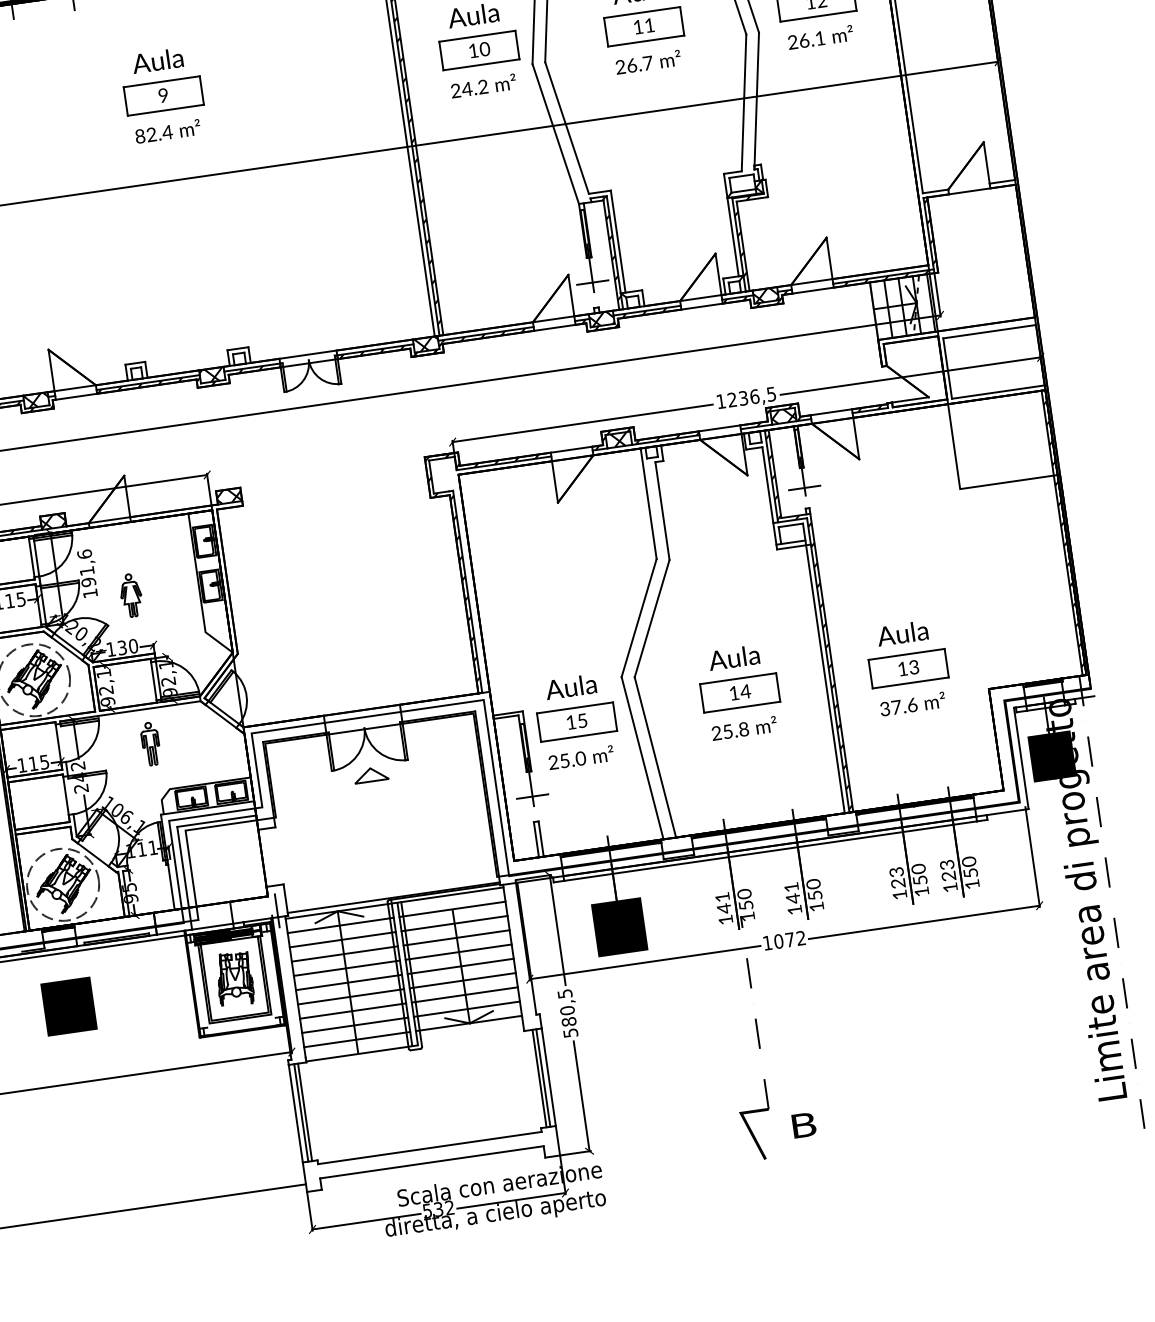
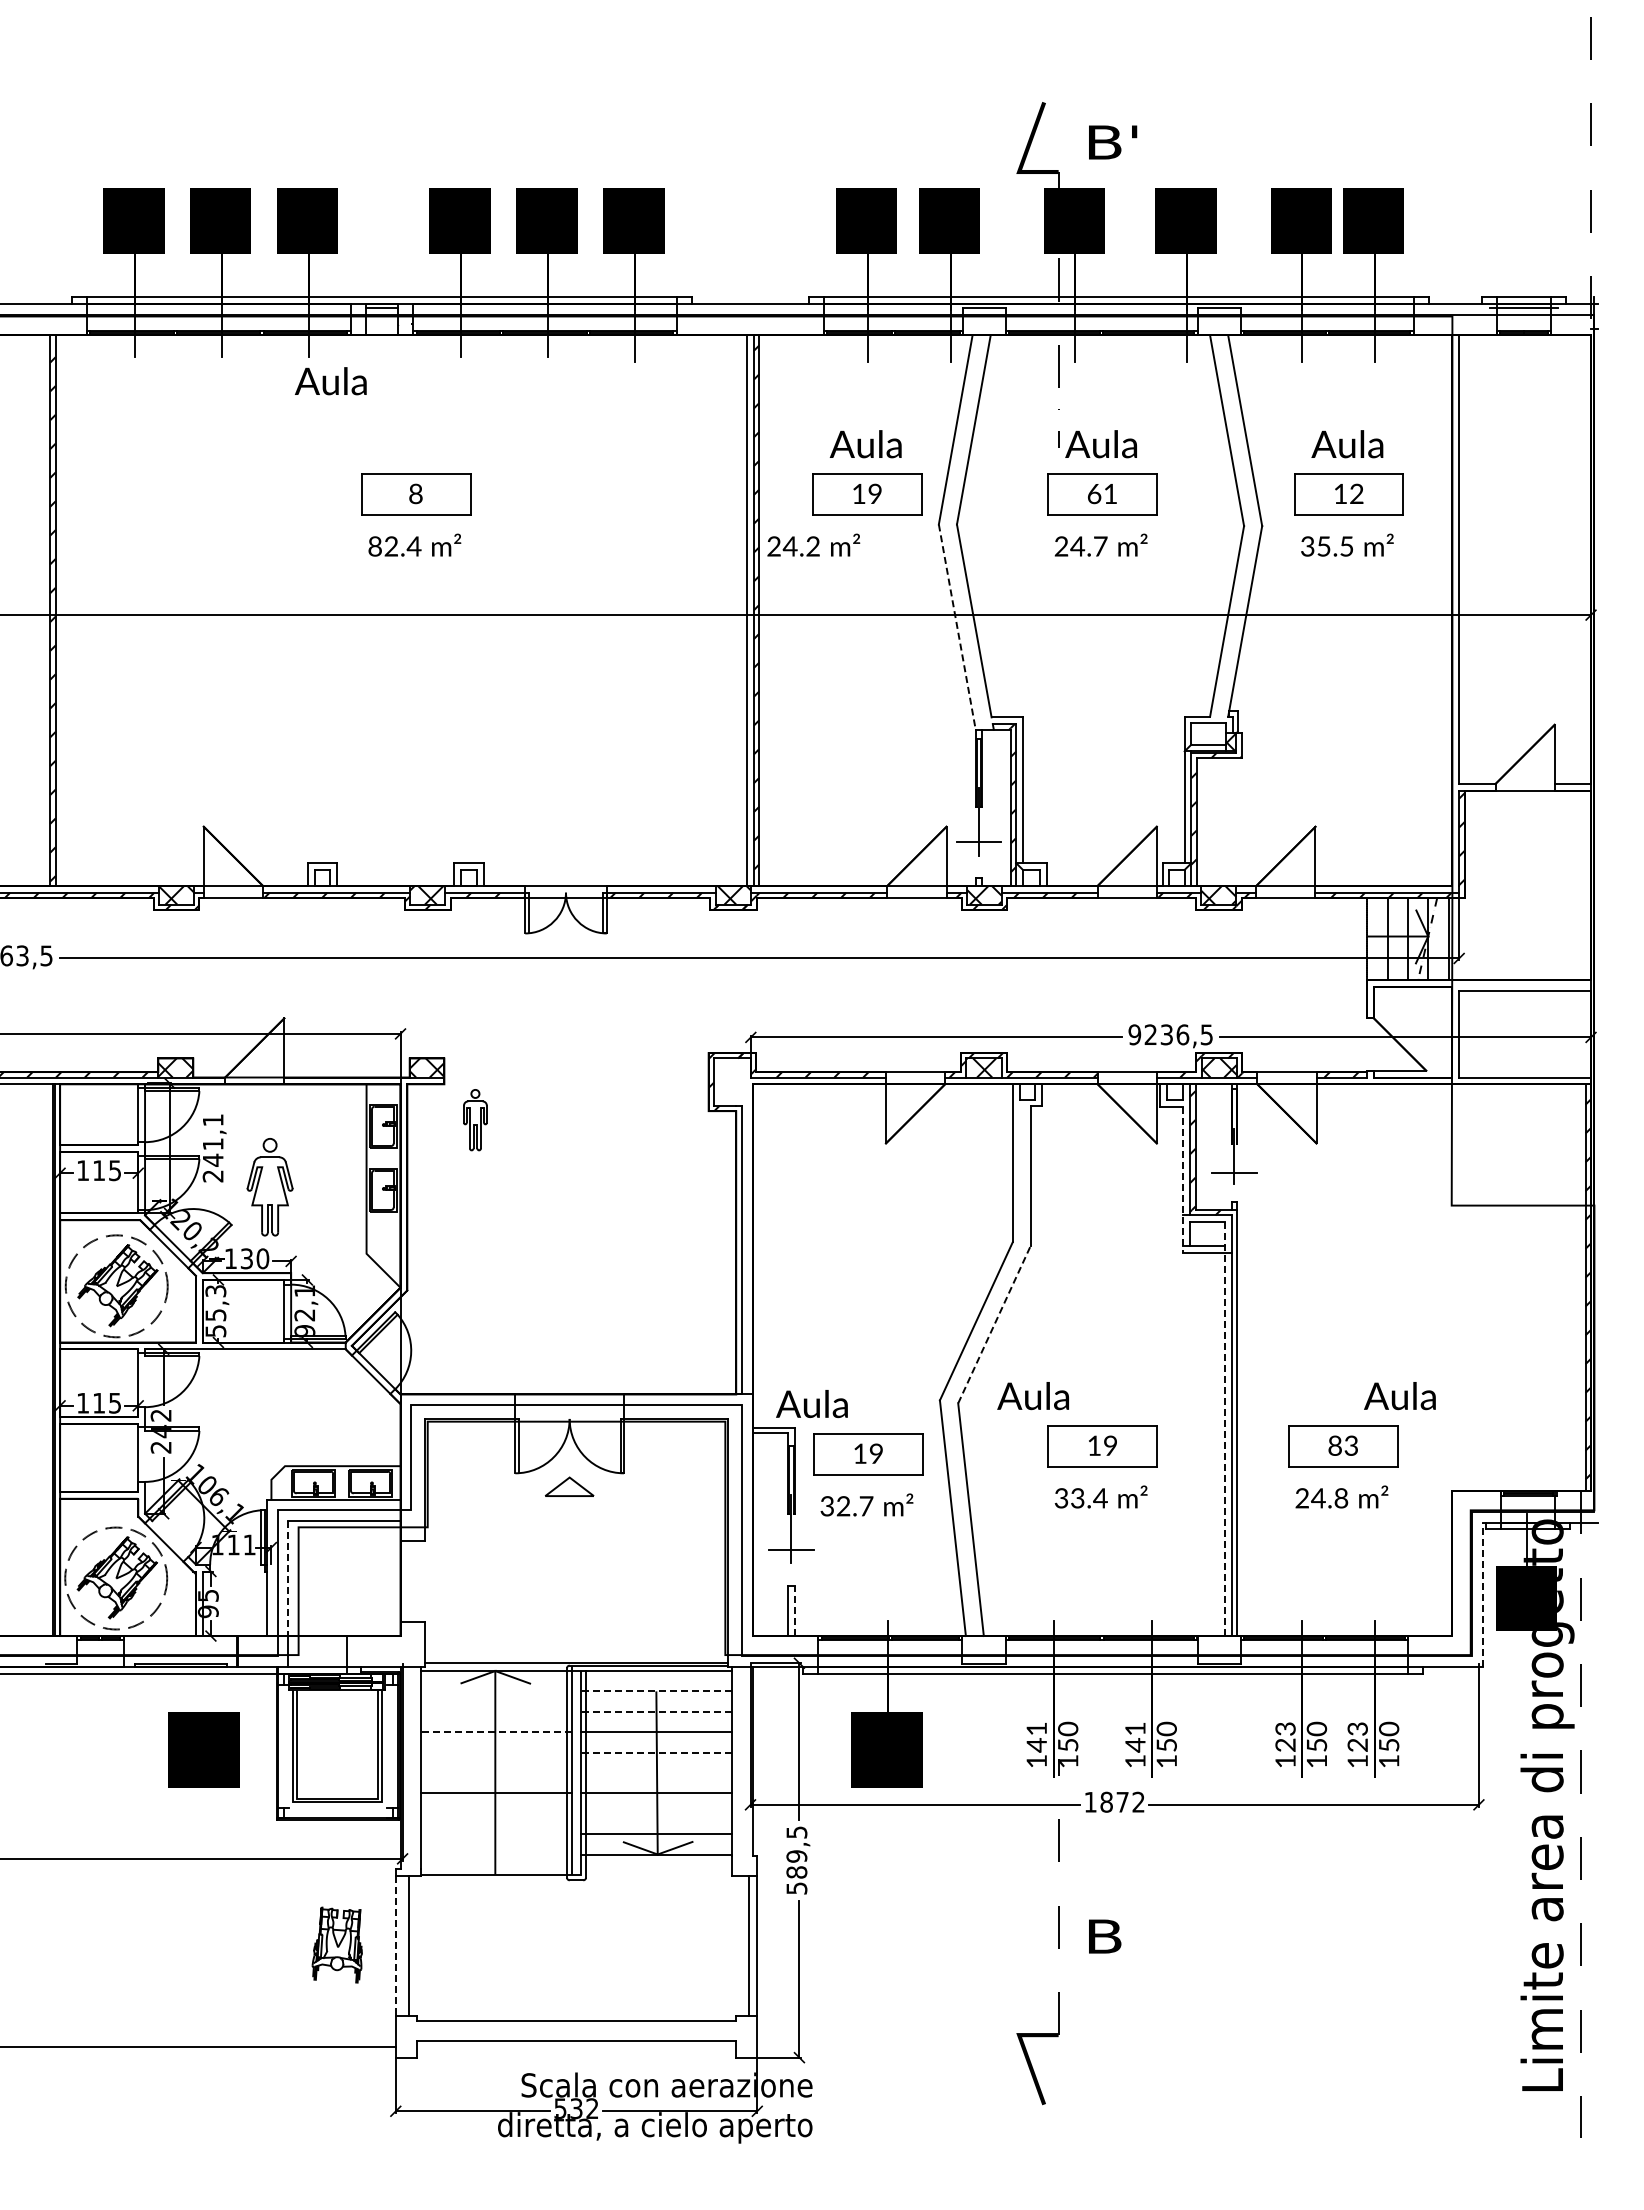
text: (638, 27) -> (1094, 494), 11 -> 61
text: (806, 40) -> (1326, 546), 26.1 -> 35.5
text: (485, 49) -> (875, 494), 10 -> 19
text: (157, 61) -> (330, 381), moved
text: (631, 65) -> (1077, 546), 26.7 -> 24.7
text: (483, 85) -> (813, 544), moved
text: (163, 95) -> (415, 494), 9 -> 8
line: (555, 134) -> (957, 627), solid -> dashed
text: (720, 401) -> (1134, 1034), 1236,5 -> 9236,5
line: (769, 498) -> (1183, 1180), solid -> dashed
text: (87, 573) -> (212, 1147), 191,6 -> 241,1
hatch: (464, 588) -> (738, 1244), removed
part: (130, 595) -> (269, 1187), size x1.6
line: (652, 618) -> (994, 1324), solid -> dashed
text: (902, 633) -> (1399, 1396), moved
text: (733, 658) -> (1032, 1396), moved
hatch: (830, 665) -> (1234, 1426), removed
line: (823, 668) -> (1224, 1429), solid -> dashed
text: (902, 668) -> (1334, 1445), 13 -> 83
text: (105, 687) -> (215, 1311), 92,1 -> 55,3
text: (570, 687) -> (811, 1404), moved
text: (745, 691) -> (1110, 1445), 14 -> 19
text: (898, 707) -> (1321, 1498), 37.6 -> 24.8
text: (581, 720) -> (875, 1453), 15 -> 19
text: (729, 731) -> (1080, 1498), 25.8 -> 33.4
part: (150, 744) -> (475, 1120), moved
line: (1020, 758) -> (1482, 1594), solid -> dashed
text: (566, 760) -> (846, 1506), 25.0 -> 32.7
line: (541, 838) -> (794, 1610), solid -> dashed
line: (182, 867) -> (287, 1578), solid -> dashed
line: (452, 909) -> (656, 1691), solid -> dashed
line: (277, 910) -> (410, 1657), removed
line: (454, 923) -> (656, 1711), solid -> dashed
line: (340, 925) -> (496, 1691), removed
line: (342, 939) -> (496, 1711), removed
text: (778, 941) -> (1106, 1802), 1072 -> 1872
line: (458, 952) -> (656, 1752), solid -> dashed
line: (344, 954) -> (496, 1732), solid -> dashed
line: (460, 966) -> (656, 1772), removed
line: (346, 968) -> (496, 1752), removed
part: (234, 978) -> (336, 1944), moved
line: (348, 982) -> (496, 1772), removed
line: (464, 994) -> (656, 1813), removed
text: (68, 1006) -> (203, 1749), moved
line: (352, 1010) -> (496, 1813), removed
text: (567, 1010) -> (796, 1856), 580,5 -> 589,5
line: (355, 1025) -> (496, 1834), removed
line: (357, 1039) -> (496, 1854), removed
line: (539, 1078) -> (744, 1945), removed
line: (301, 1112) -> (403, 1945), removed
line: (295, 1113) -> (395, 1945), solid -> dashed
text: (804, 1125) -> (1105, 1936), moved

